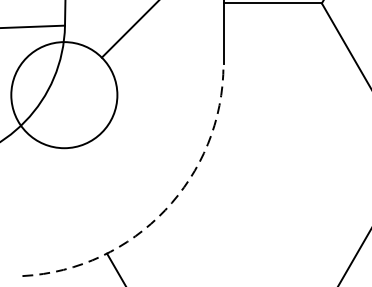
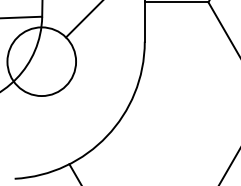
arc: (165, 210) -> (107, 136), dashed -> solid

